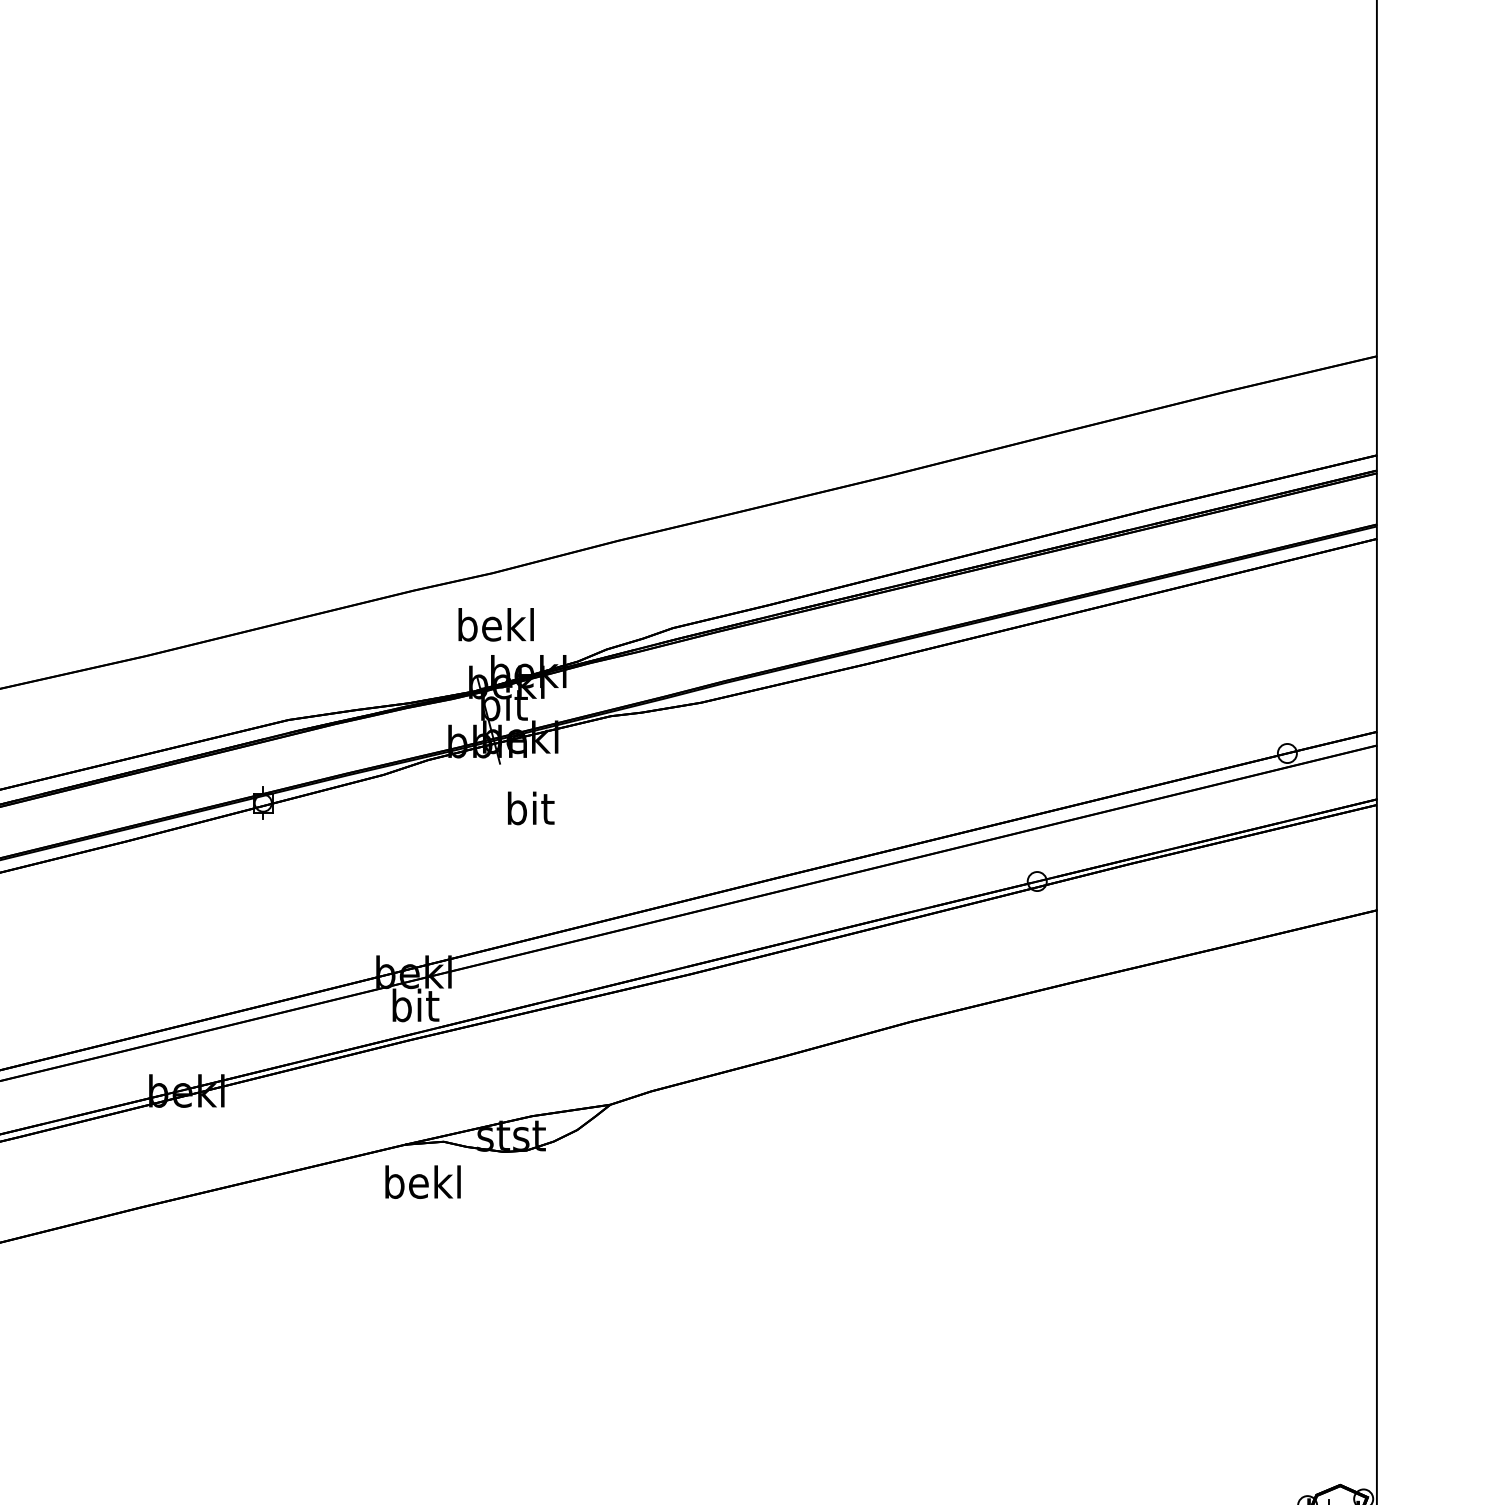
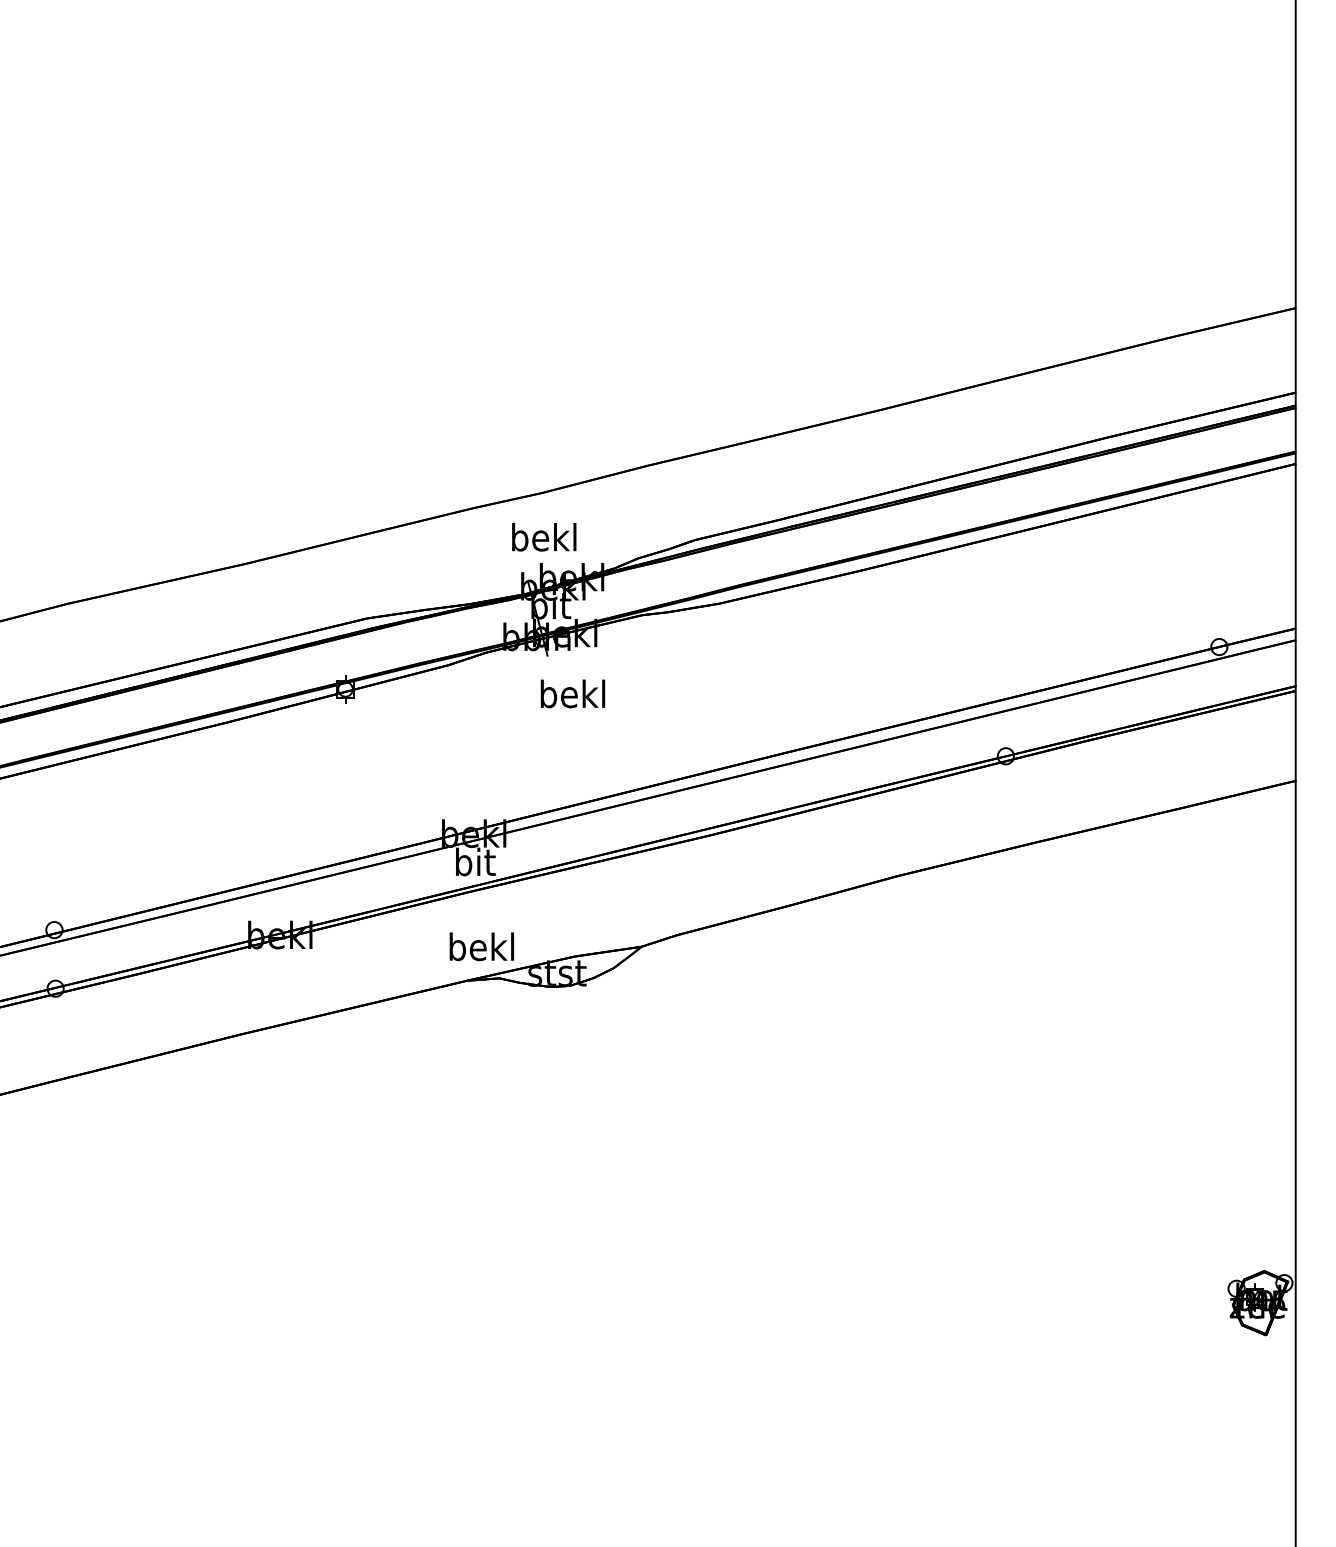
text: (529, 807) -> (572, 693), bit -> bekl
text: (422, 1181) -> (481, 946), moved

